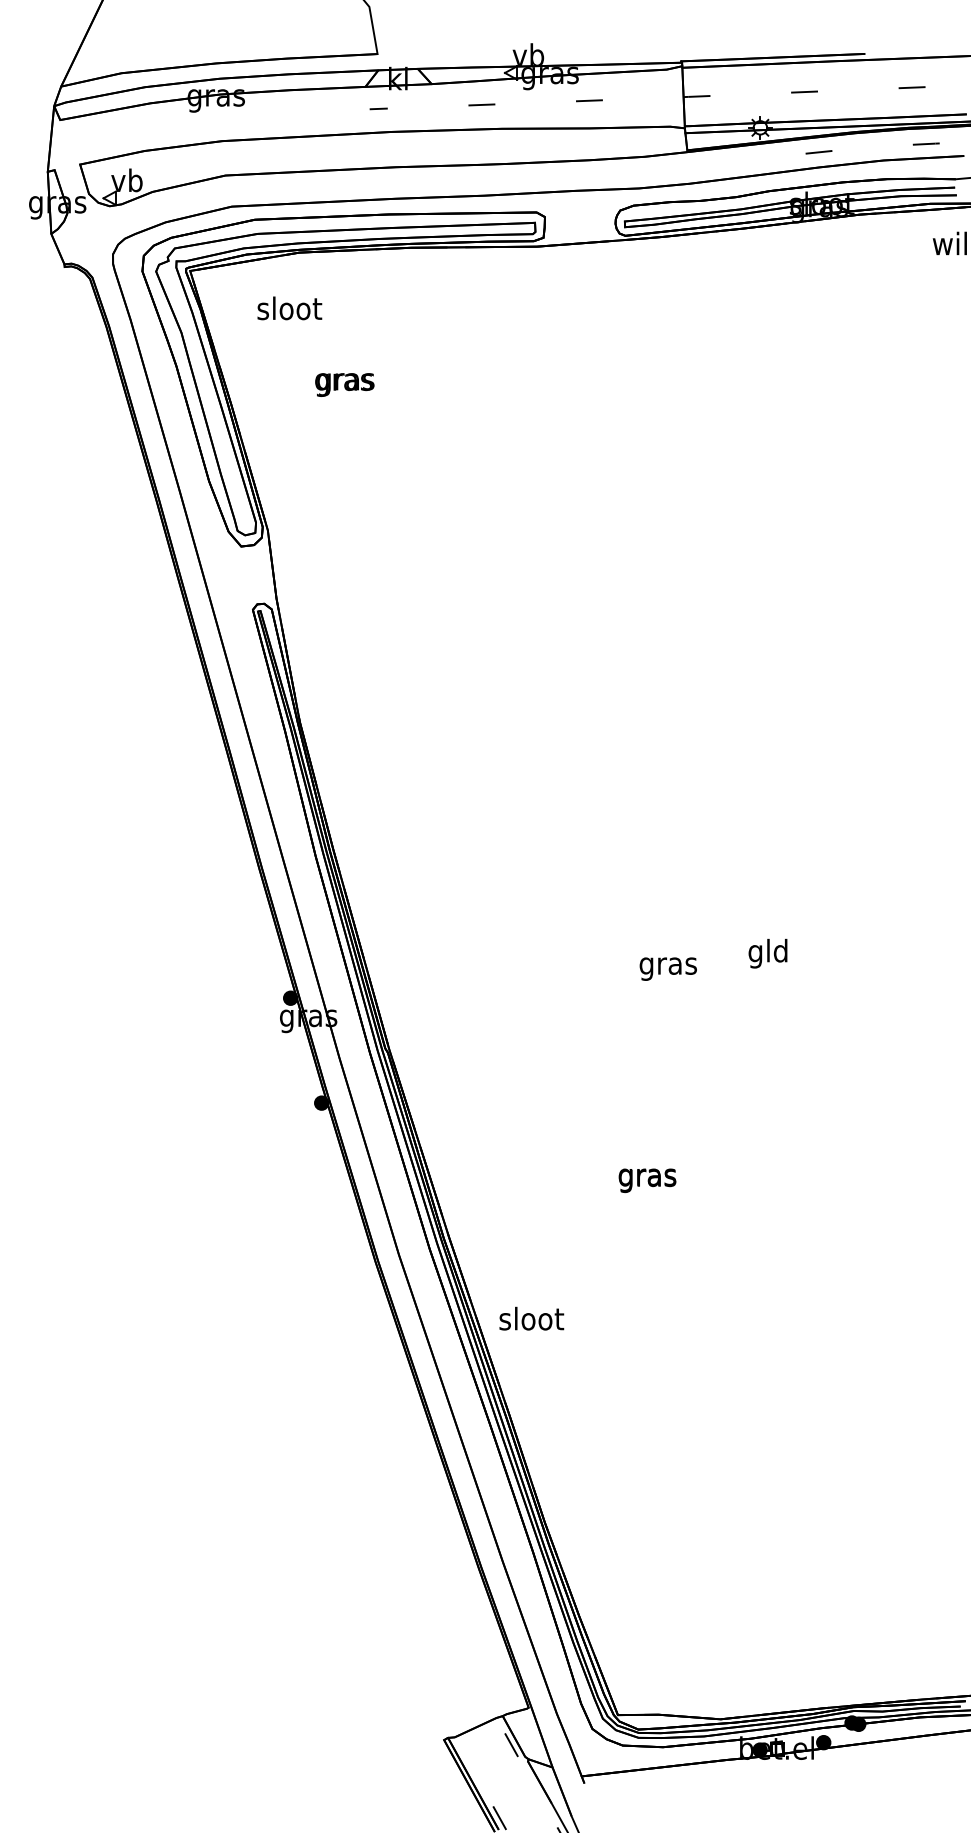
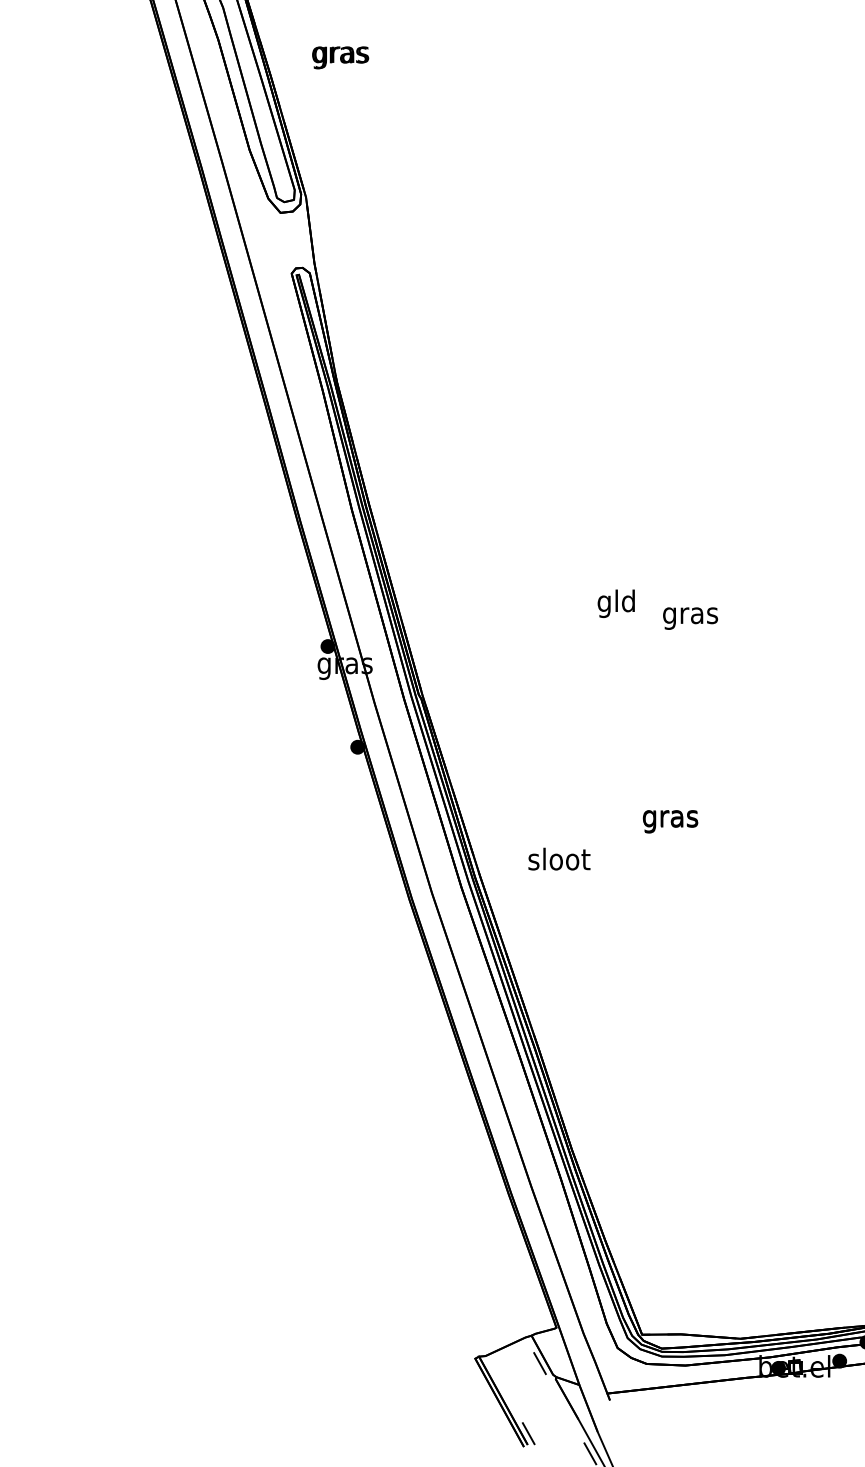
text: (344, 384) -> (340, 57), moved
text: (767, 953) -> (615, 603), moved
text: (531, 1318) -> (559, 858), moved

